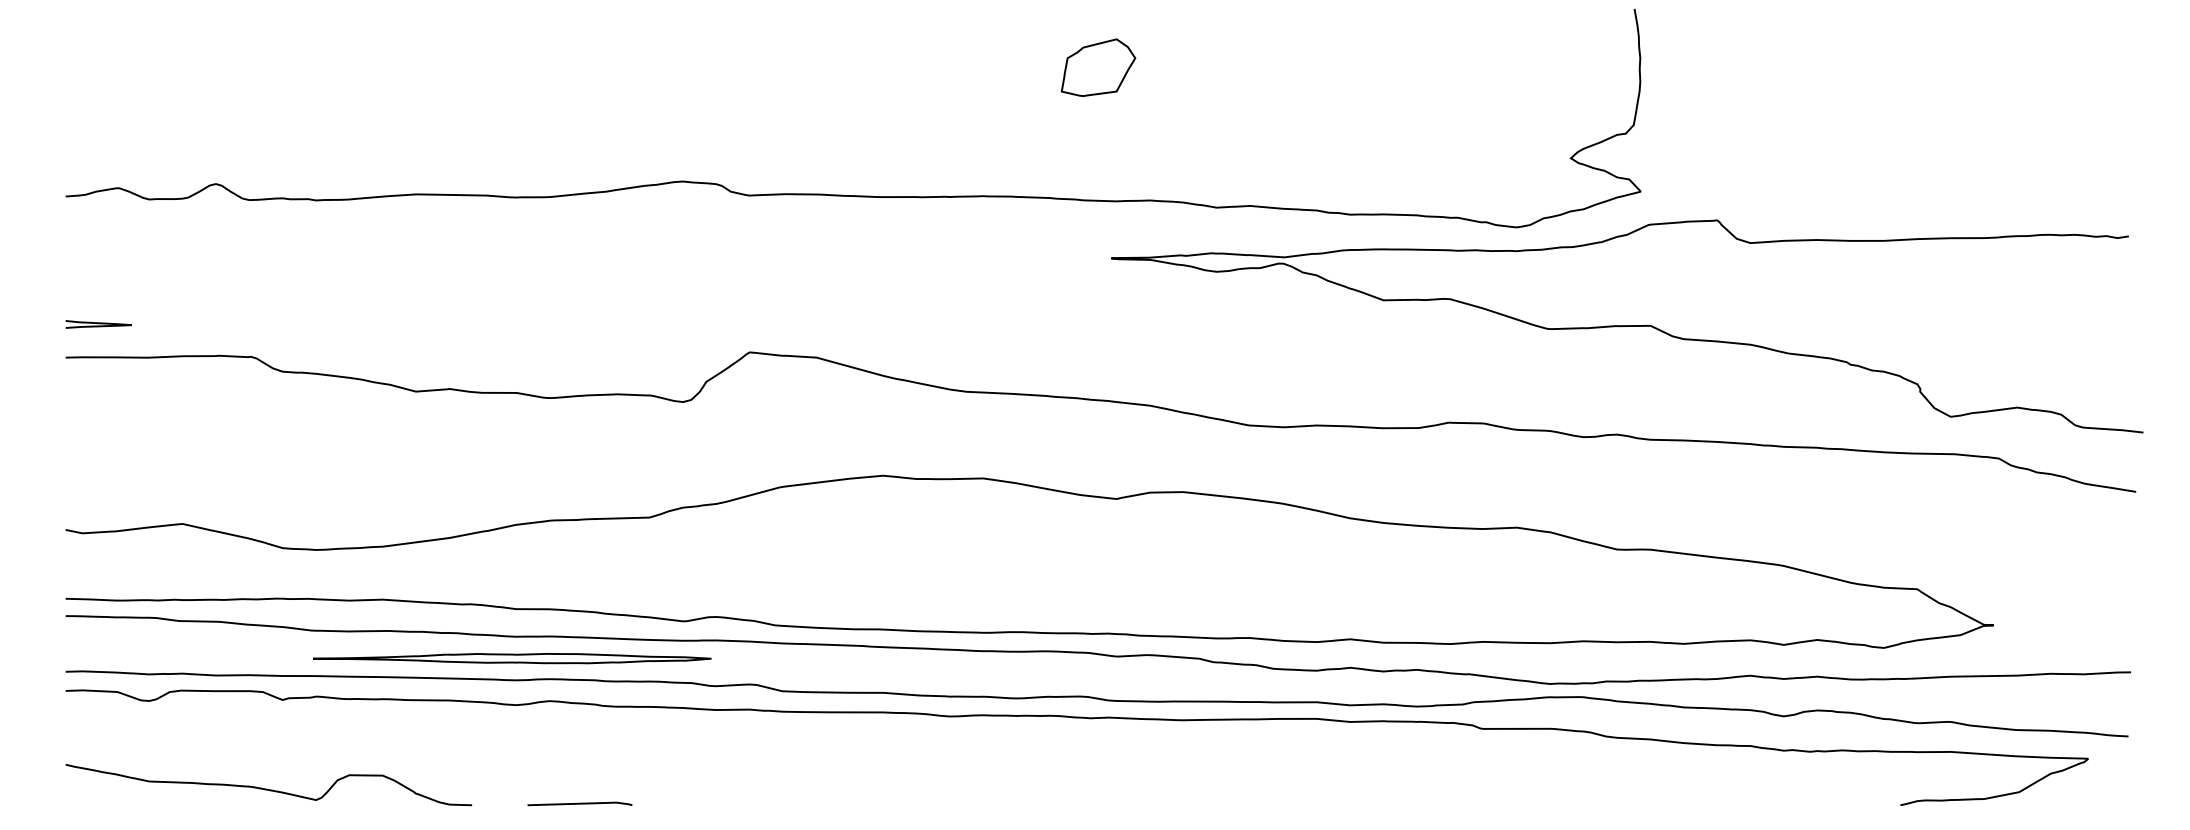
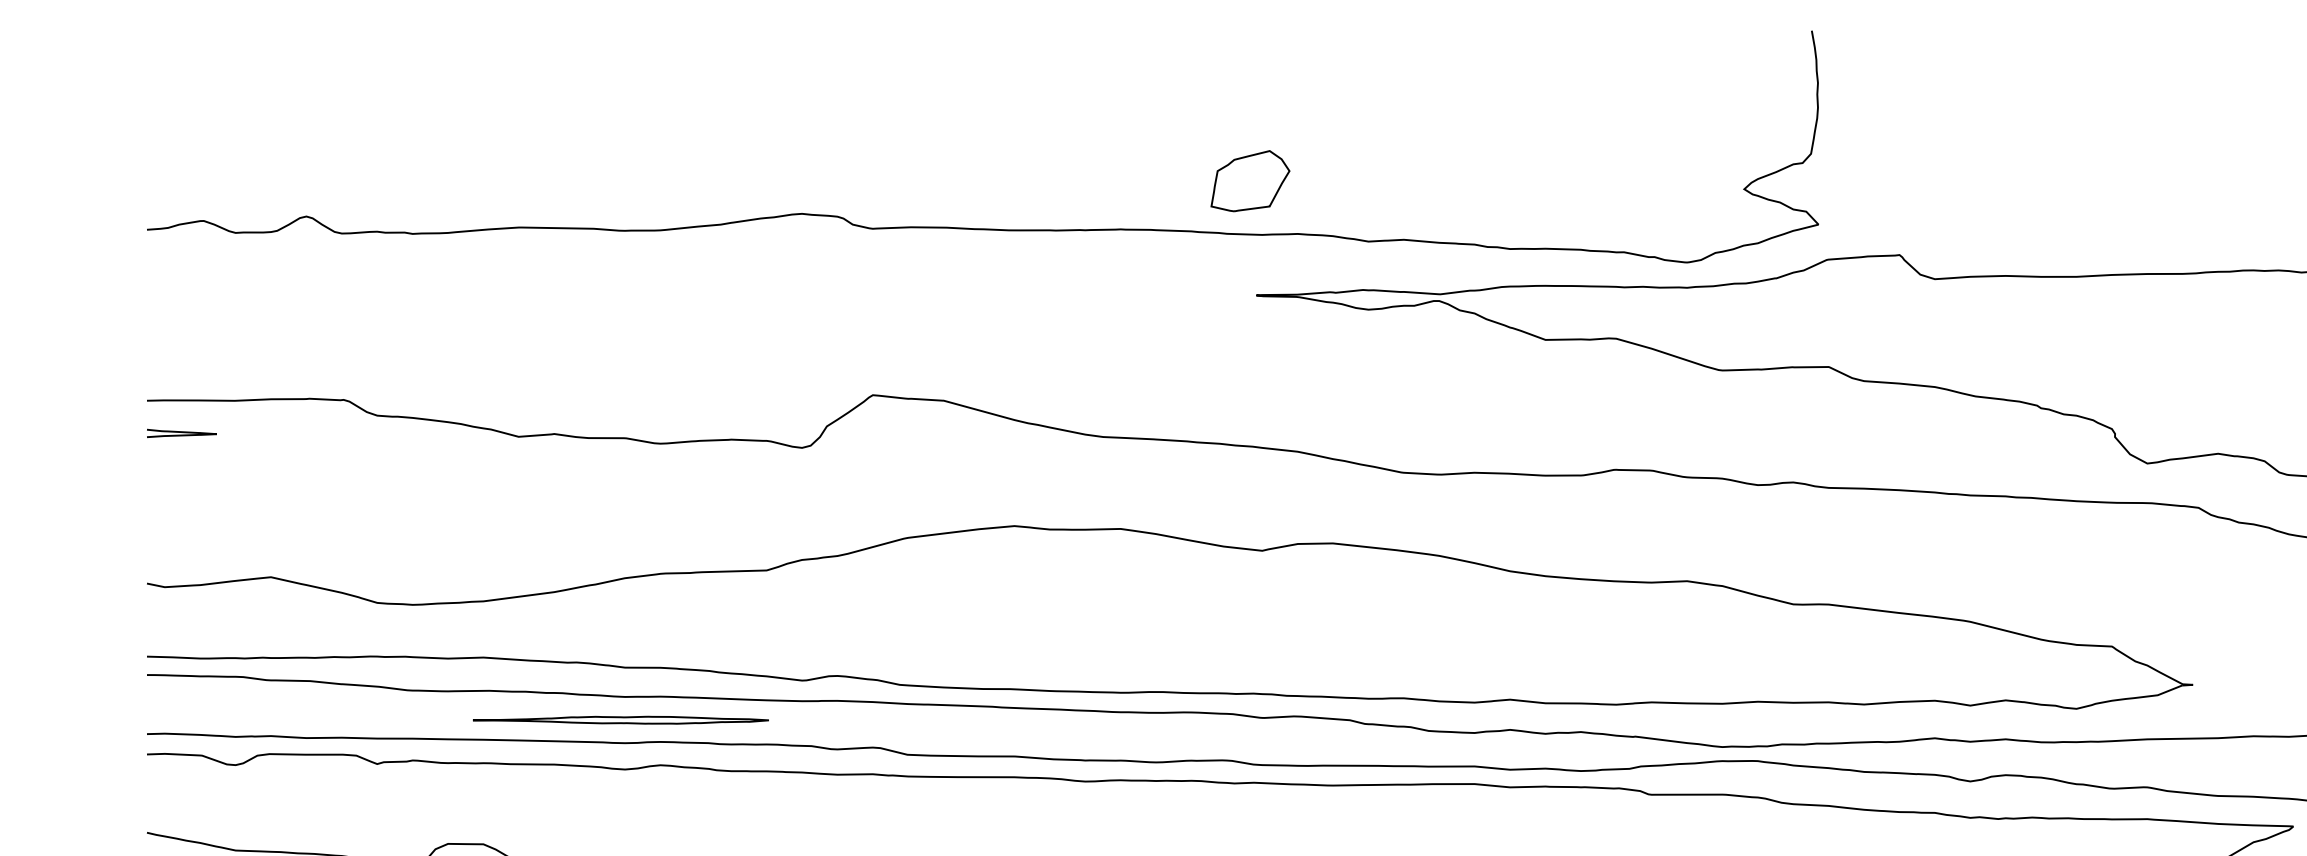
part: (1098, 67) -> (1250, 180), moved
curve: (98, 324) -> (181, 433), moved
part: (512, 658) -> (621, 720), size x0.7

